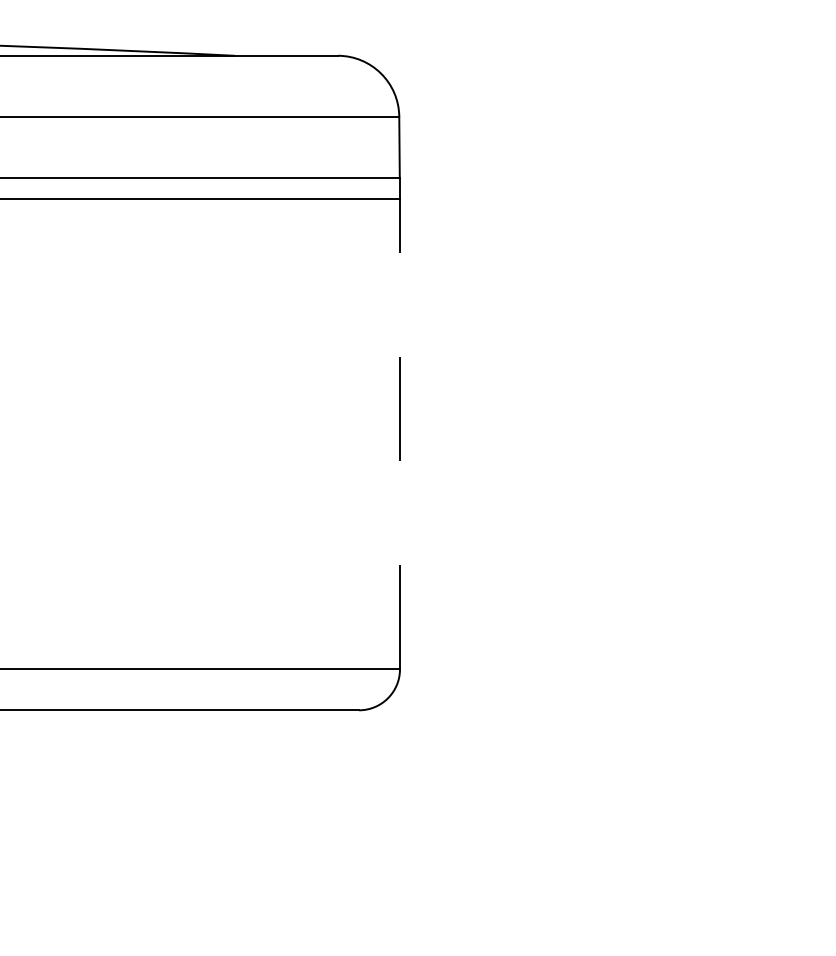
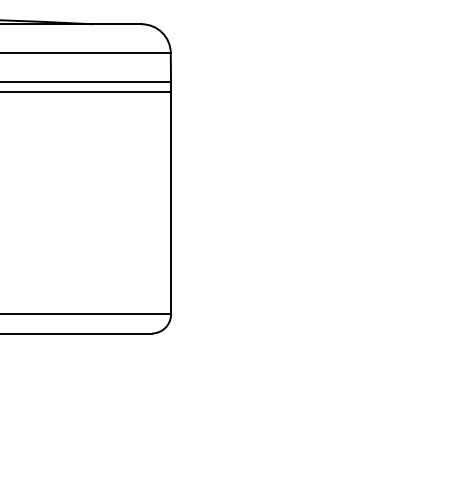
line: (400, 422) -> (171, 197), dashed -> solid

